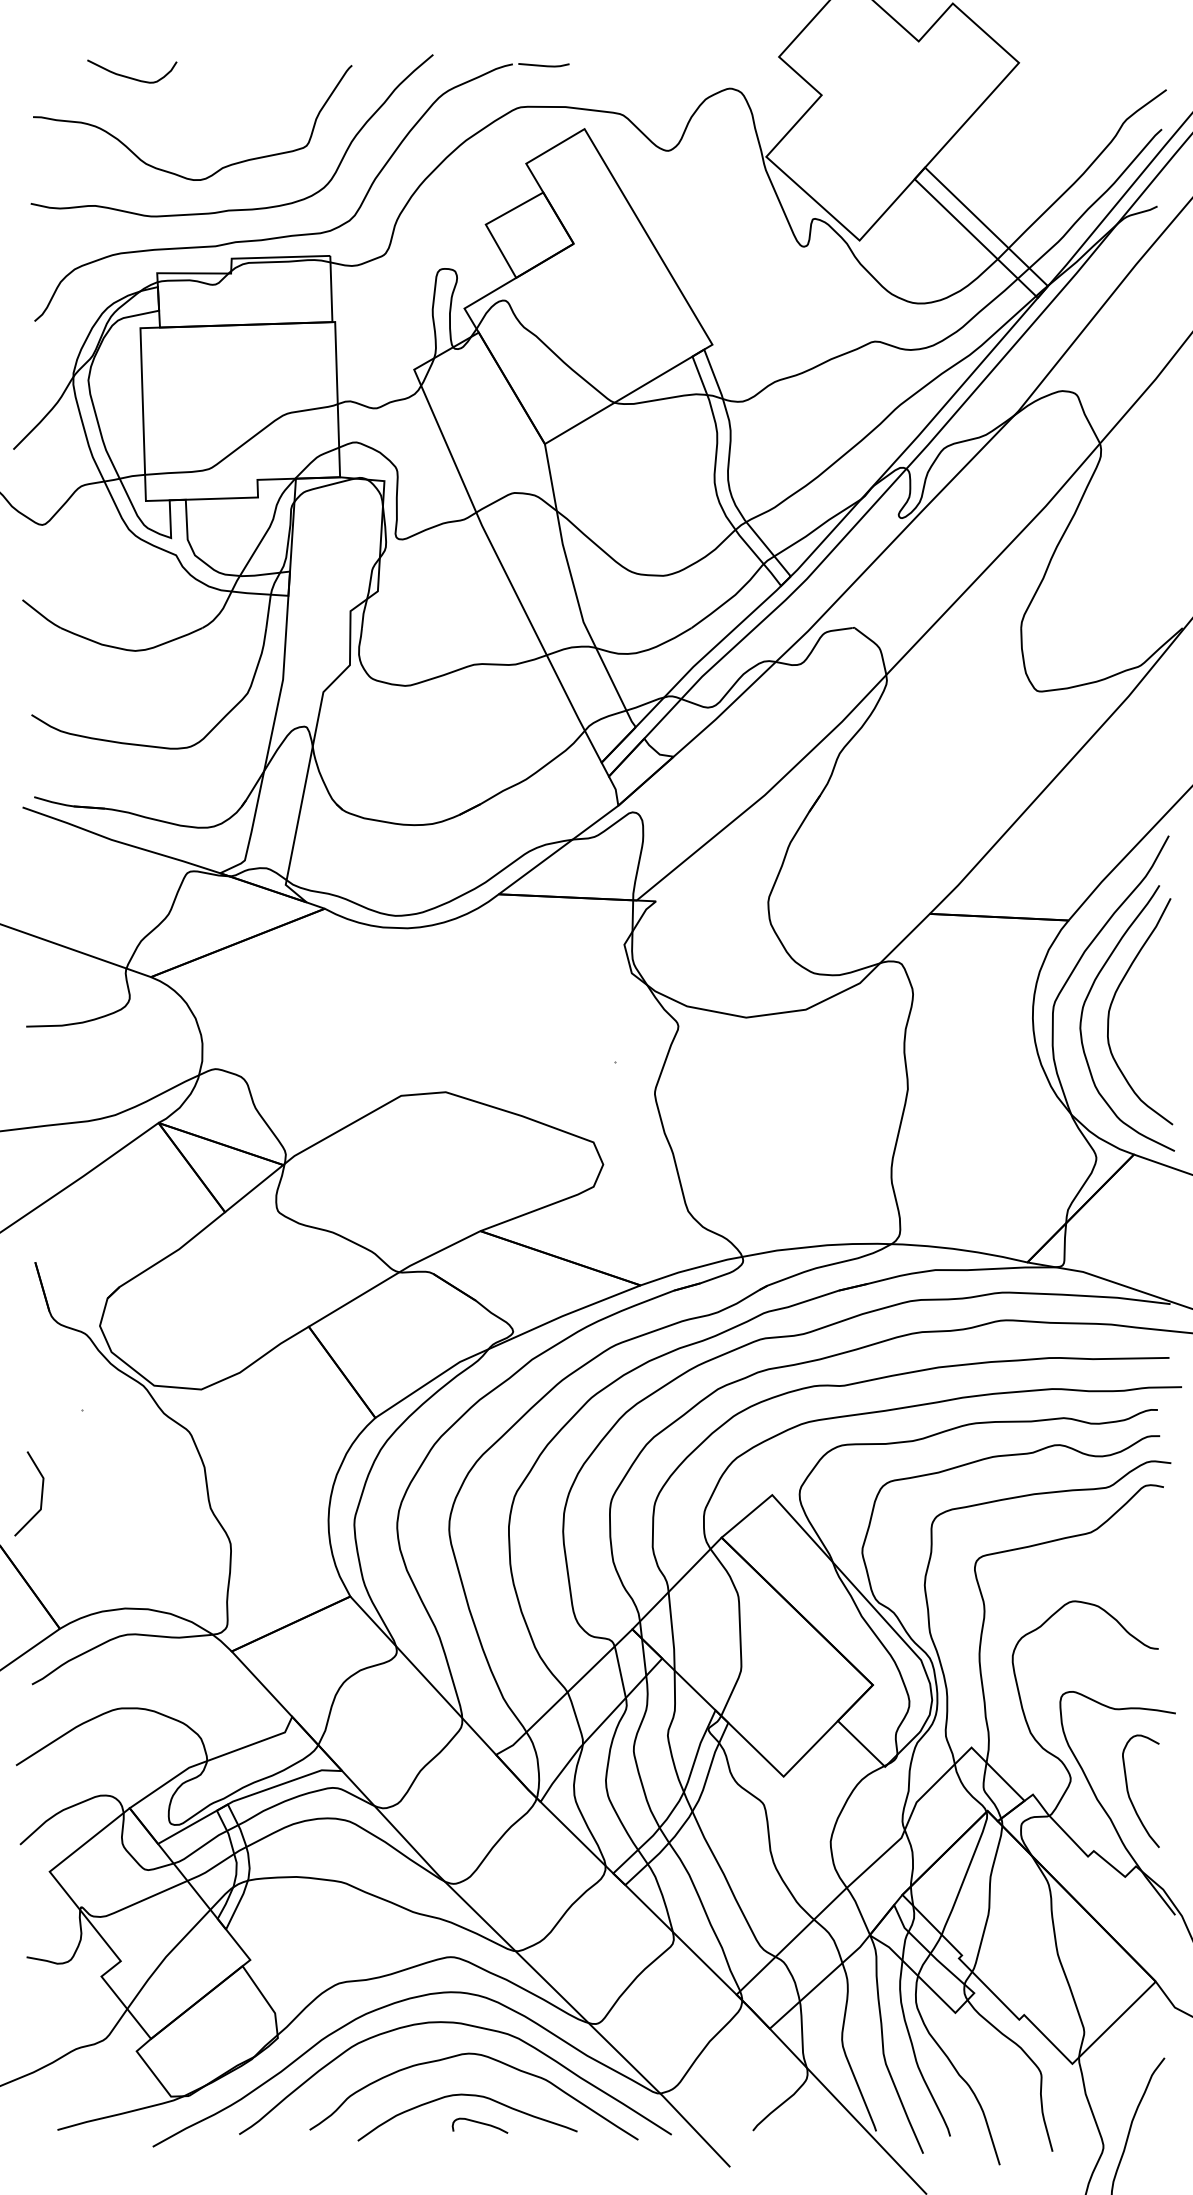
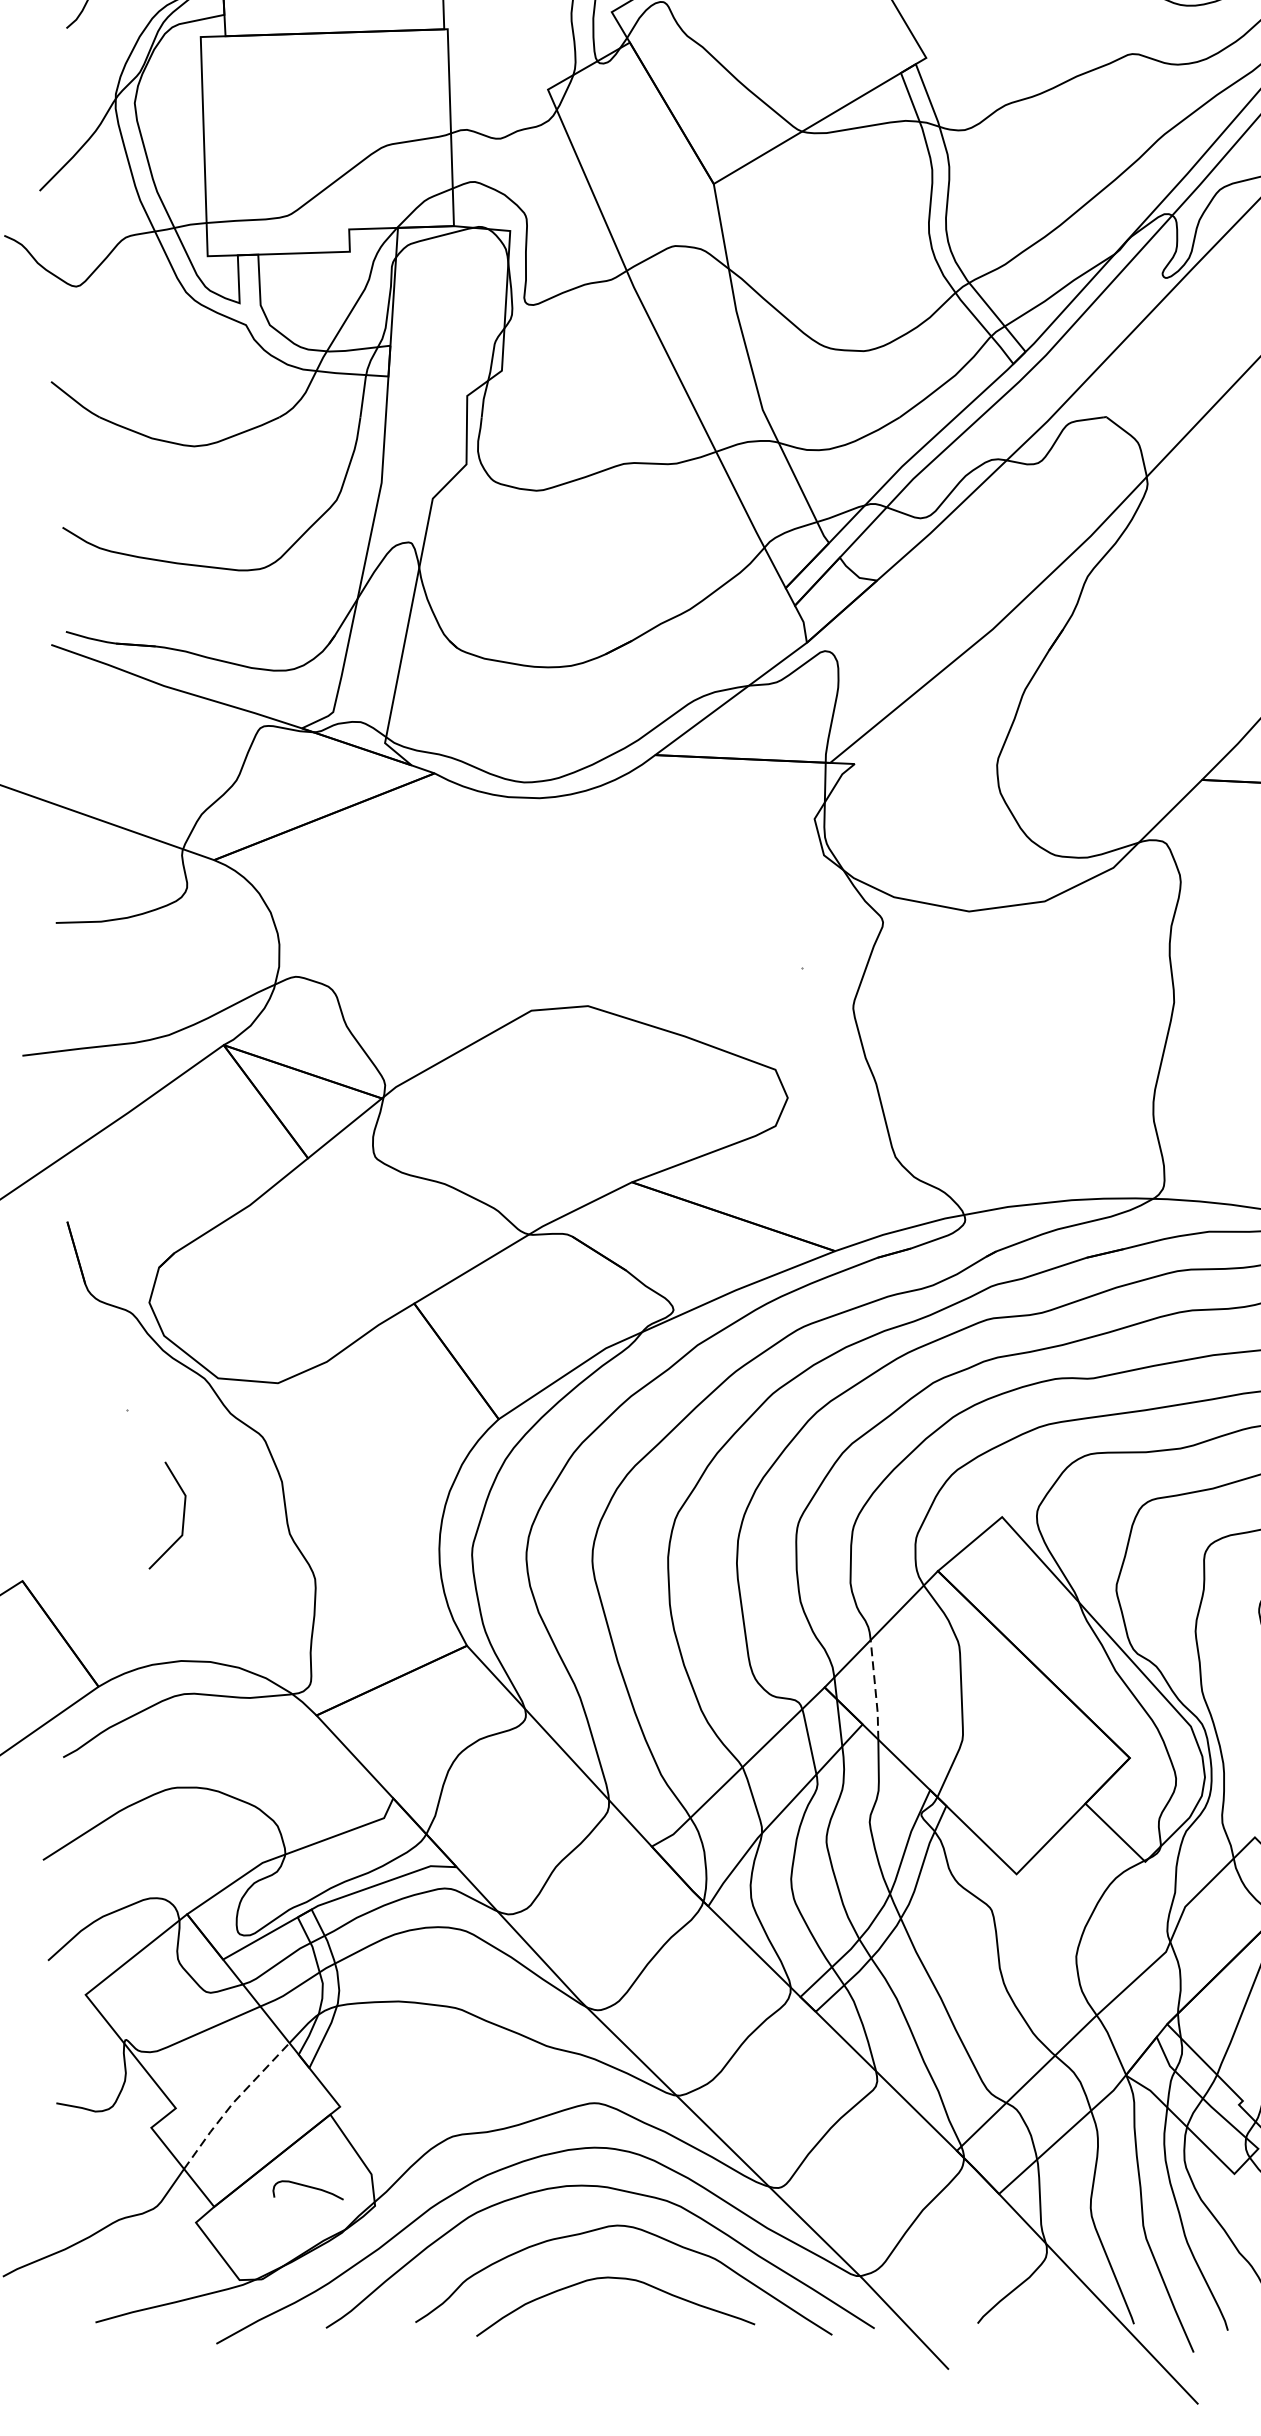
line: (41, 1493) -> (183, 1515), moved
line: (672, 1631) -> (875, 1690), solid -> dashed
line: (166, 1956) -> (233, 2102), solid -> dashed
curve: (479, 2123) -> (307, 2187), moved

